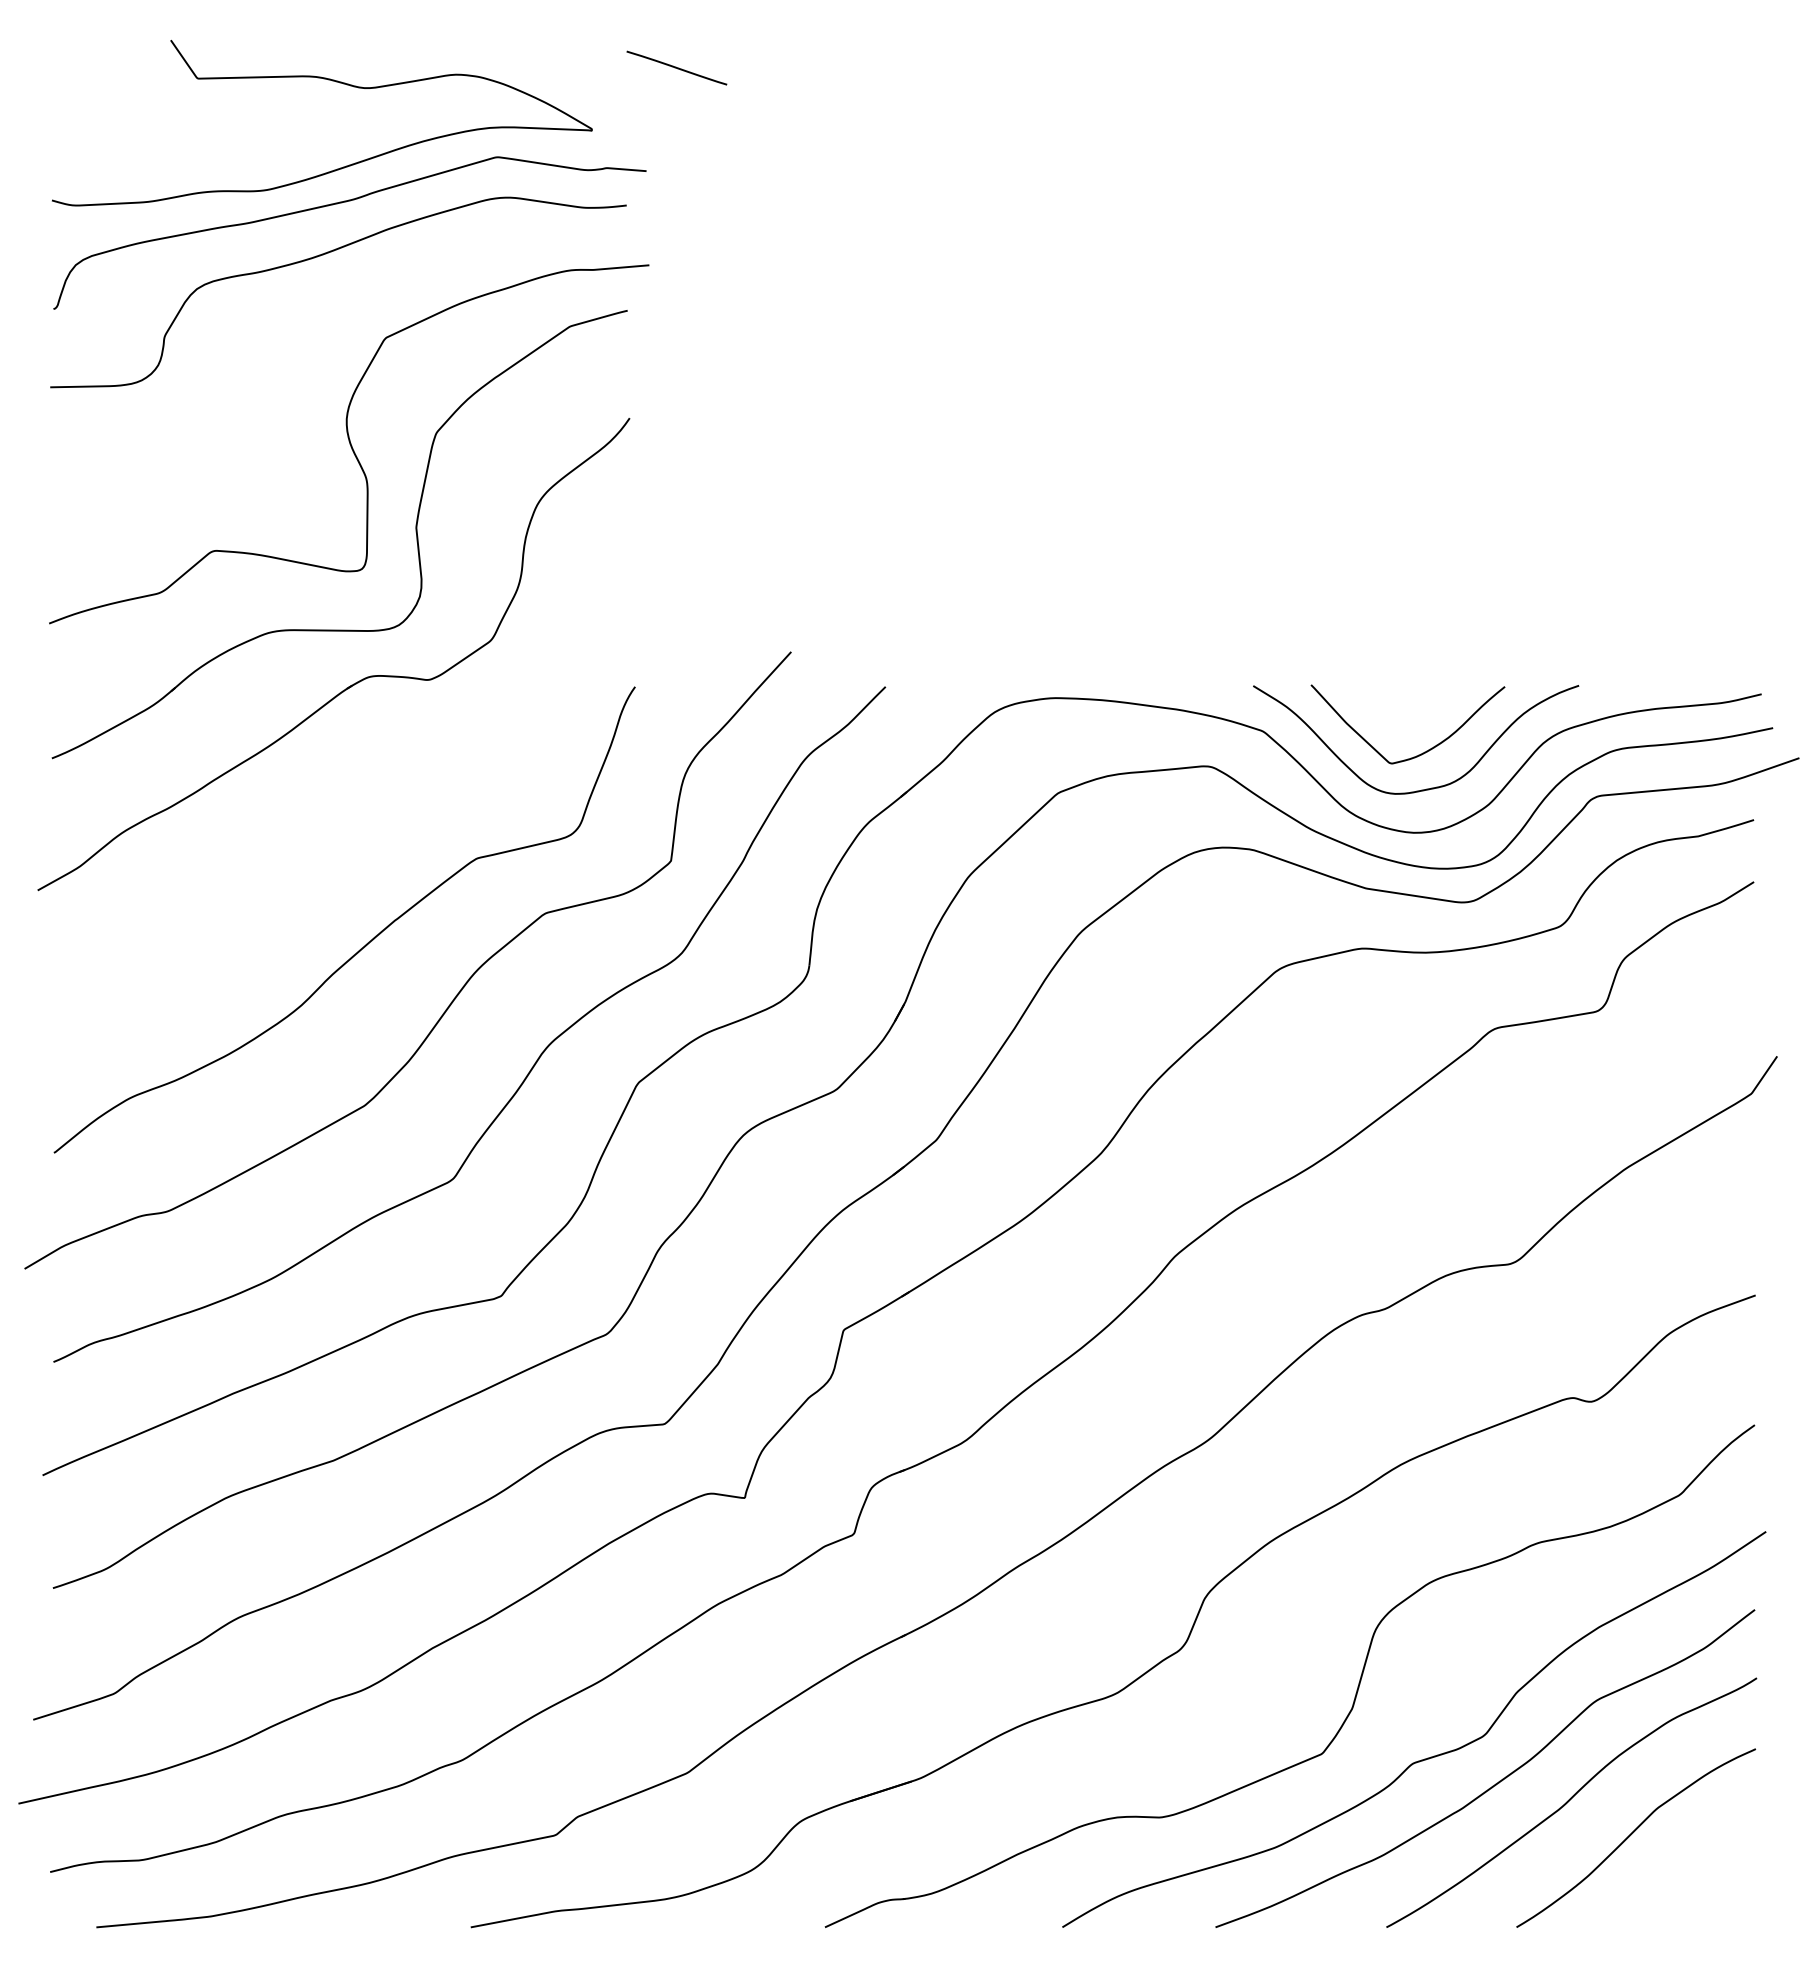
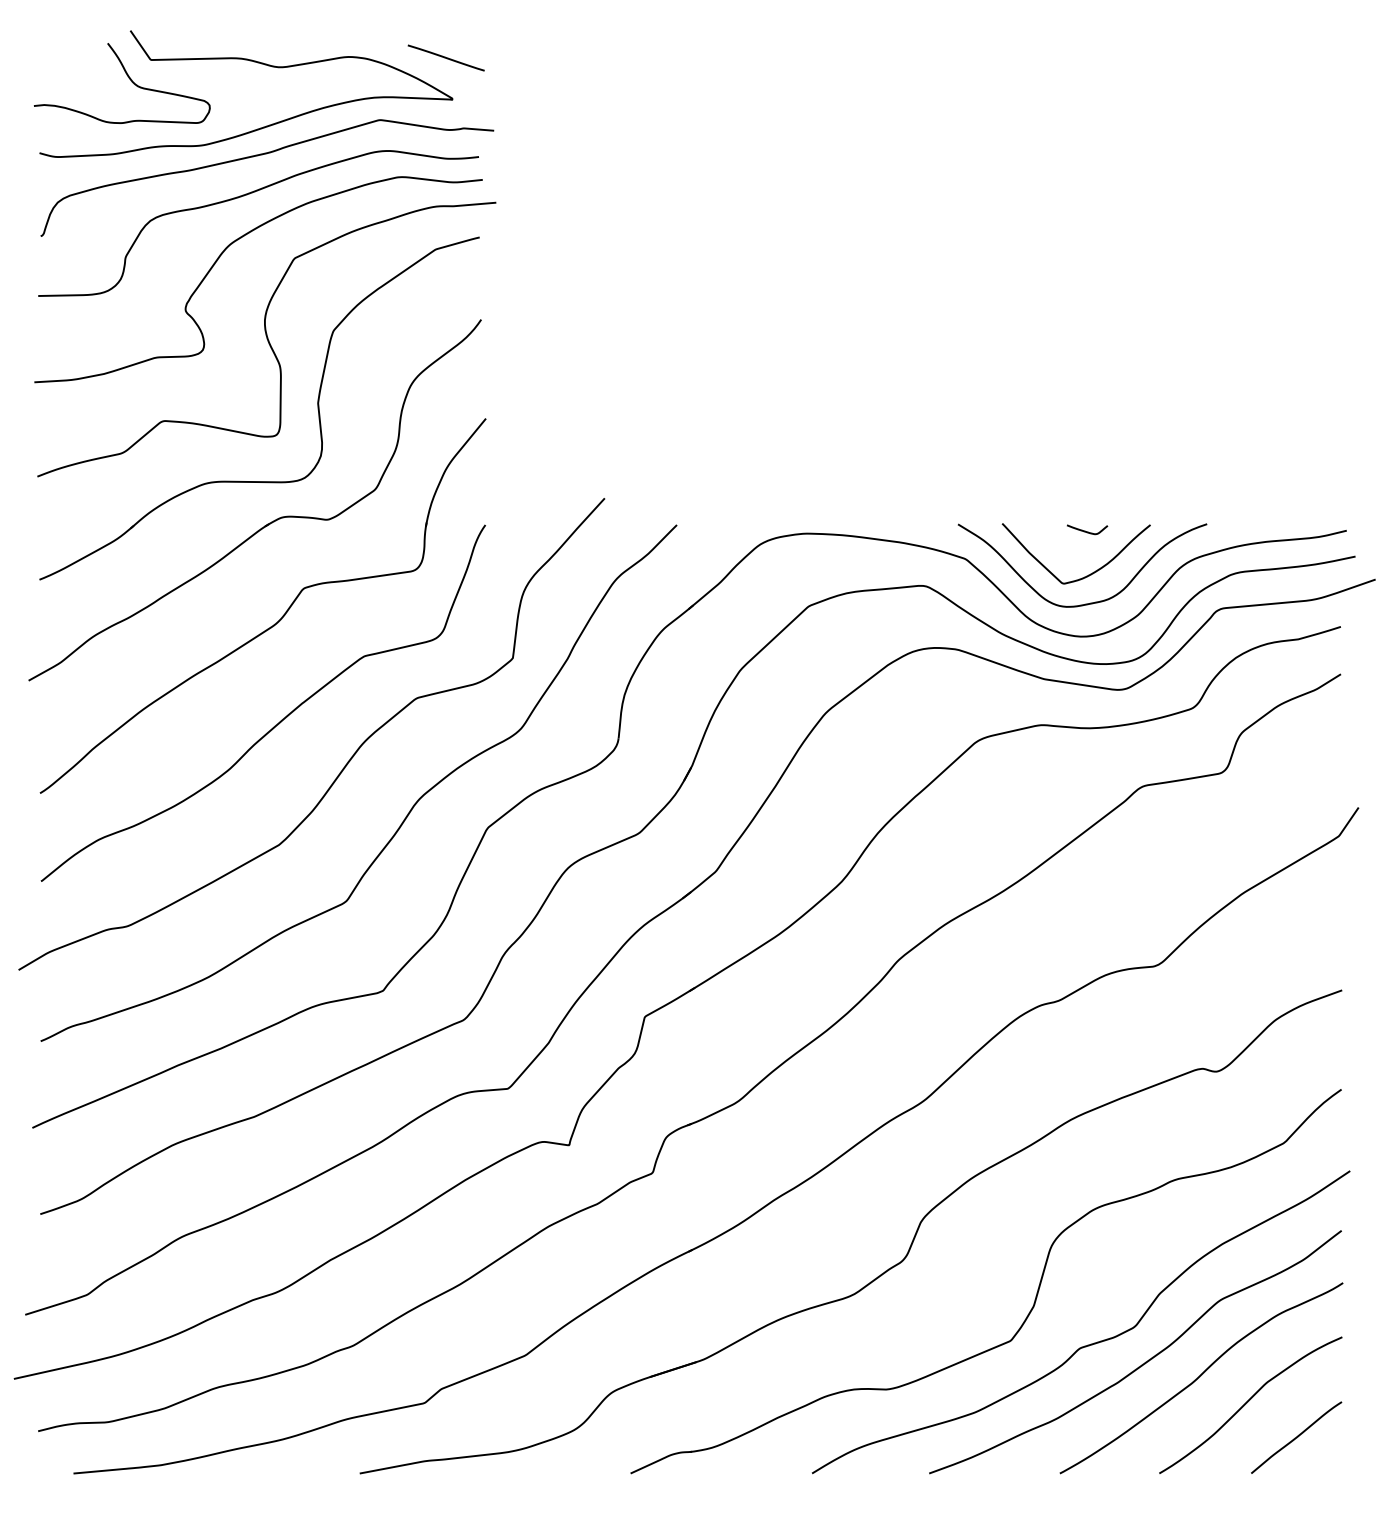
line: (676, 67) -> (445, 57), moved
curve: (168, 102) -> (128, 78), added
curve: (298, 324) -> (228, 247), added
curve: (1420, 694) -> (1085, 530), added
part: (364, 811) -> (278, 620), added
curve: (1695, 1880) -> (1296, 1437), added

